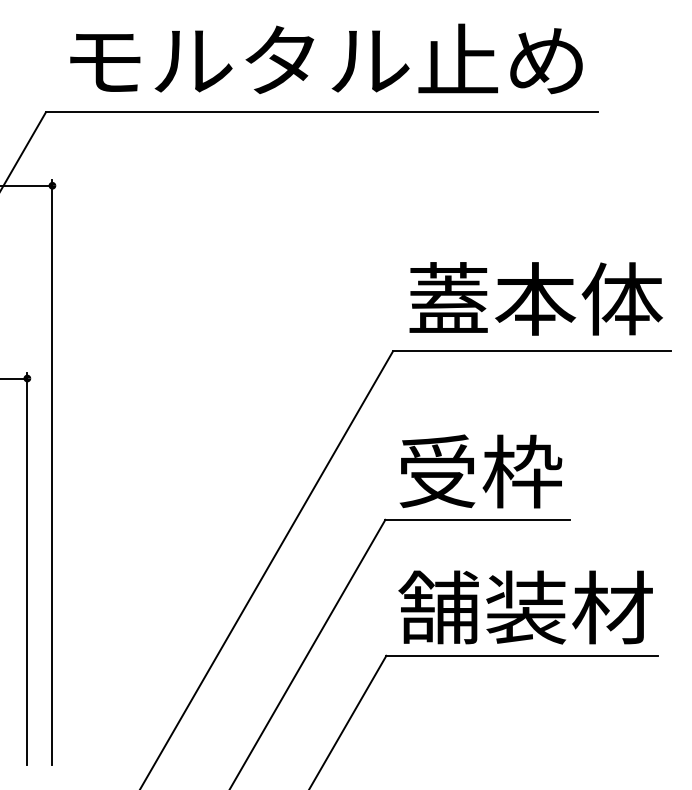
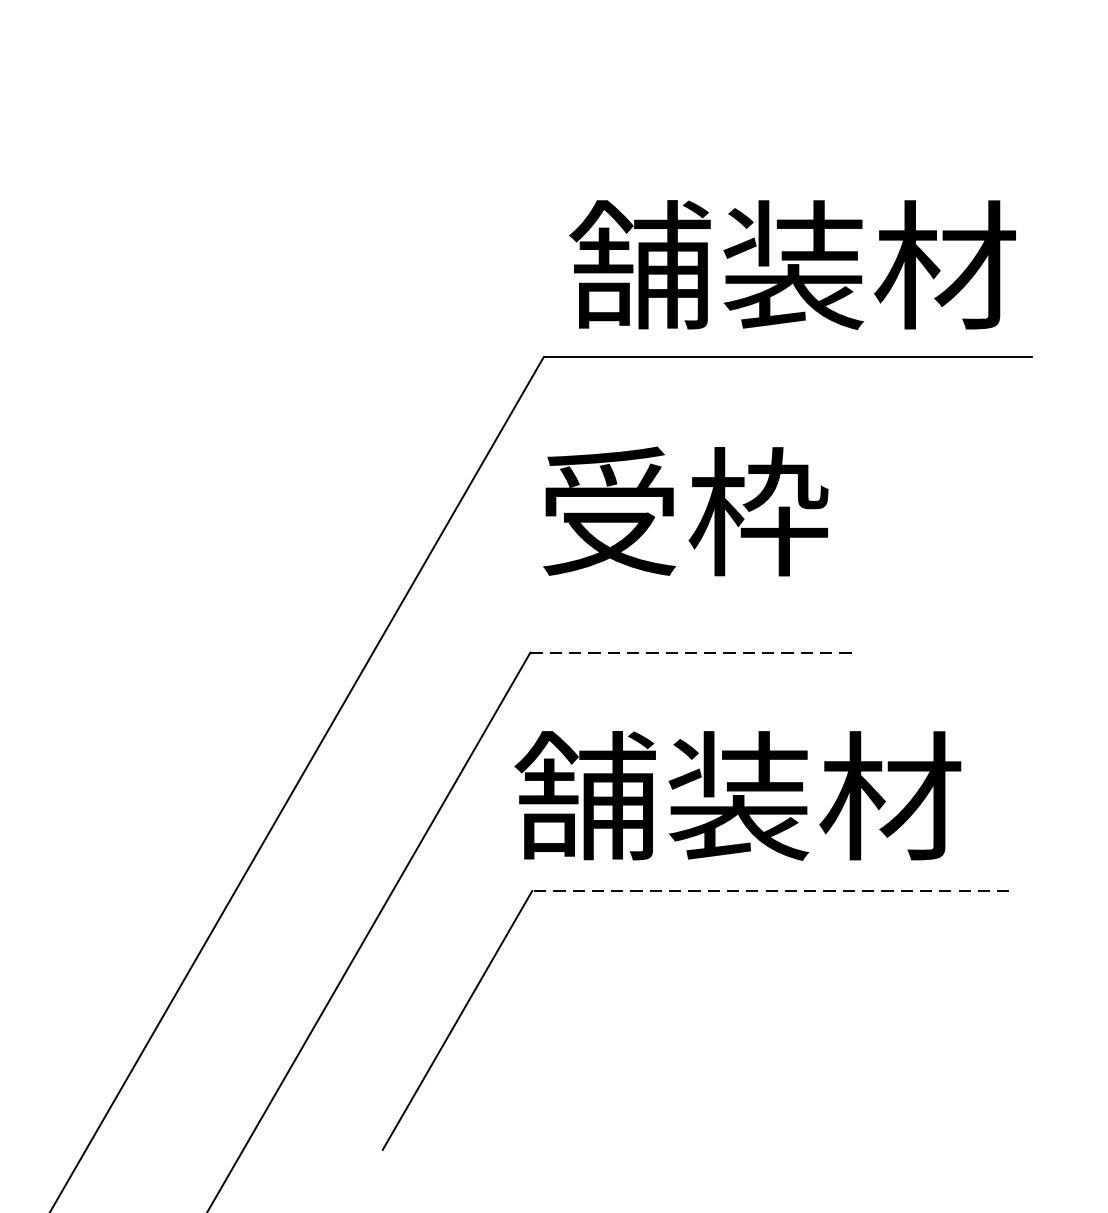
text: (534, 298) -> (792, 264), 蓋本体 -> 舗装材
text: (480, 471) -> (685, 511), moved
line: (477, 519) -> (692, 651), solid -> dashed
text: (525, 607) -> (737, 795), moved
line: (522, 655) -> (771, 890), solid -> dashed

